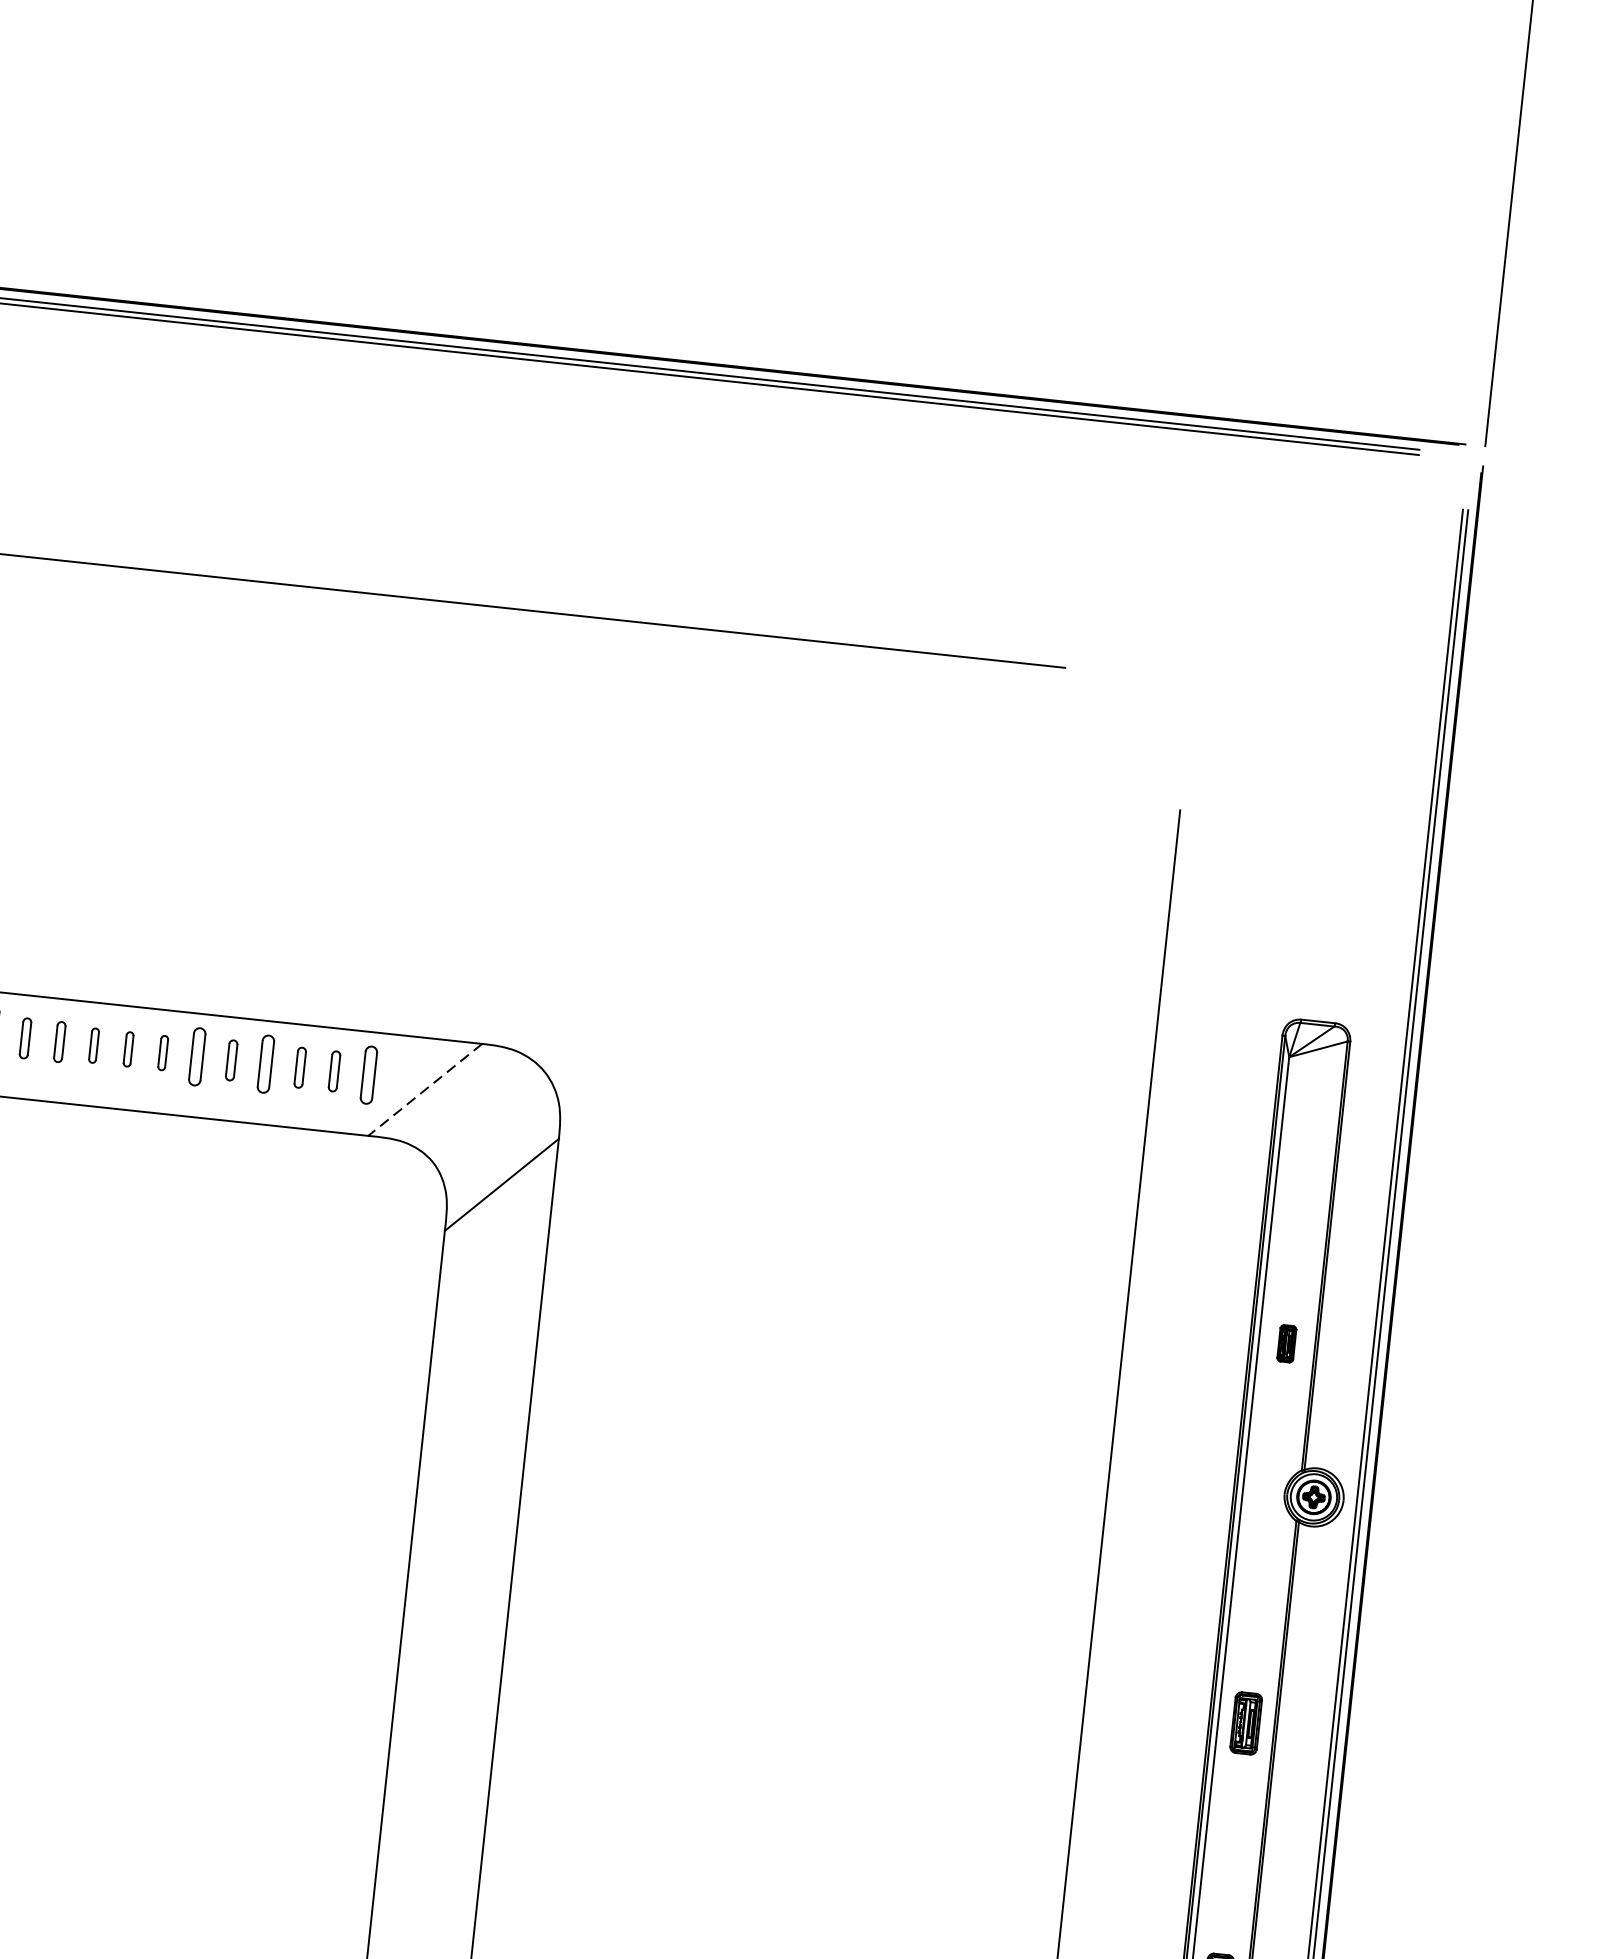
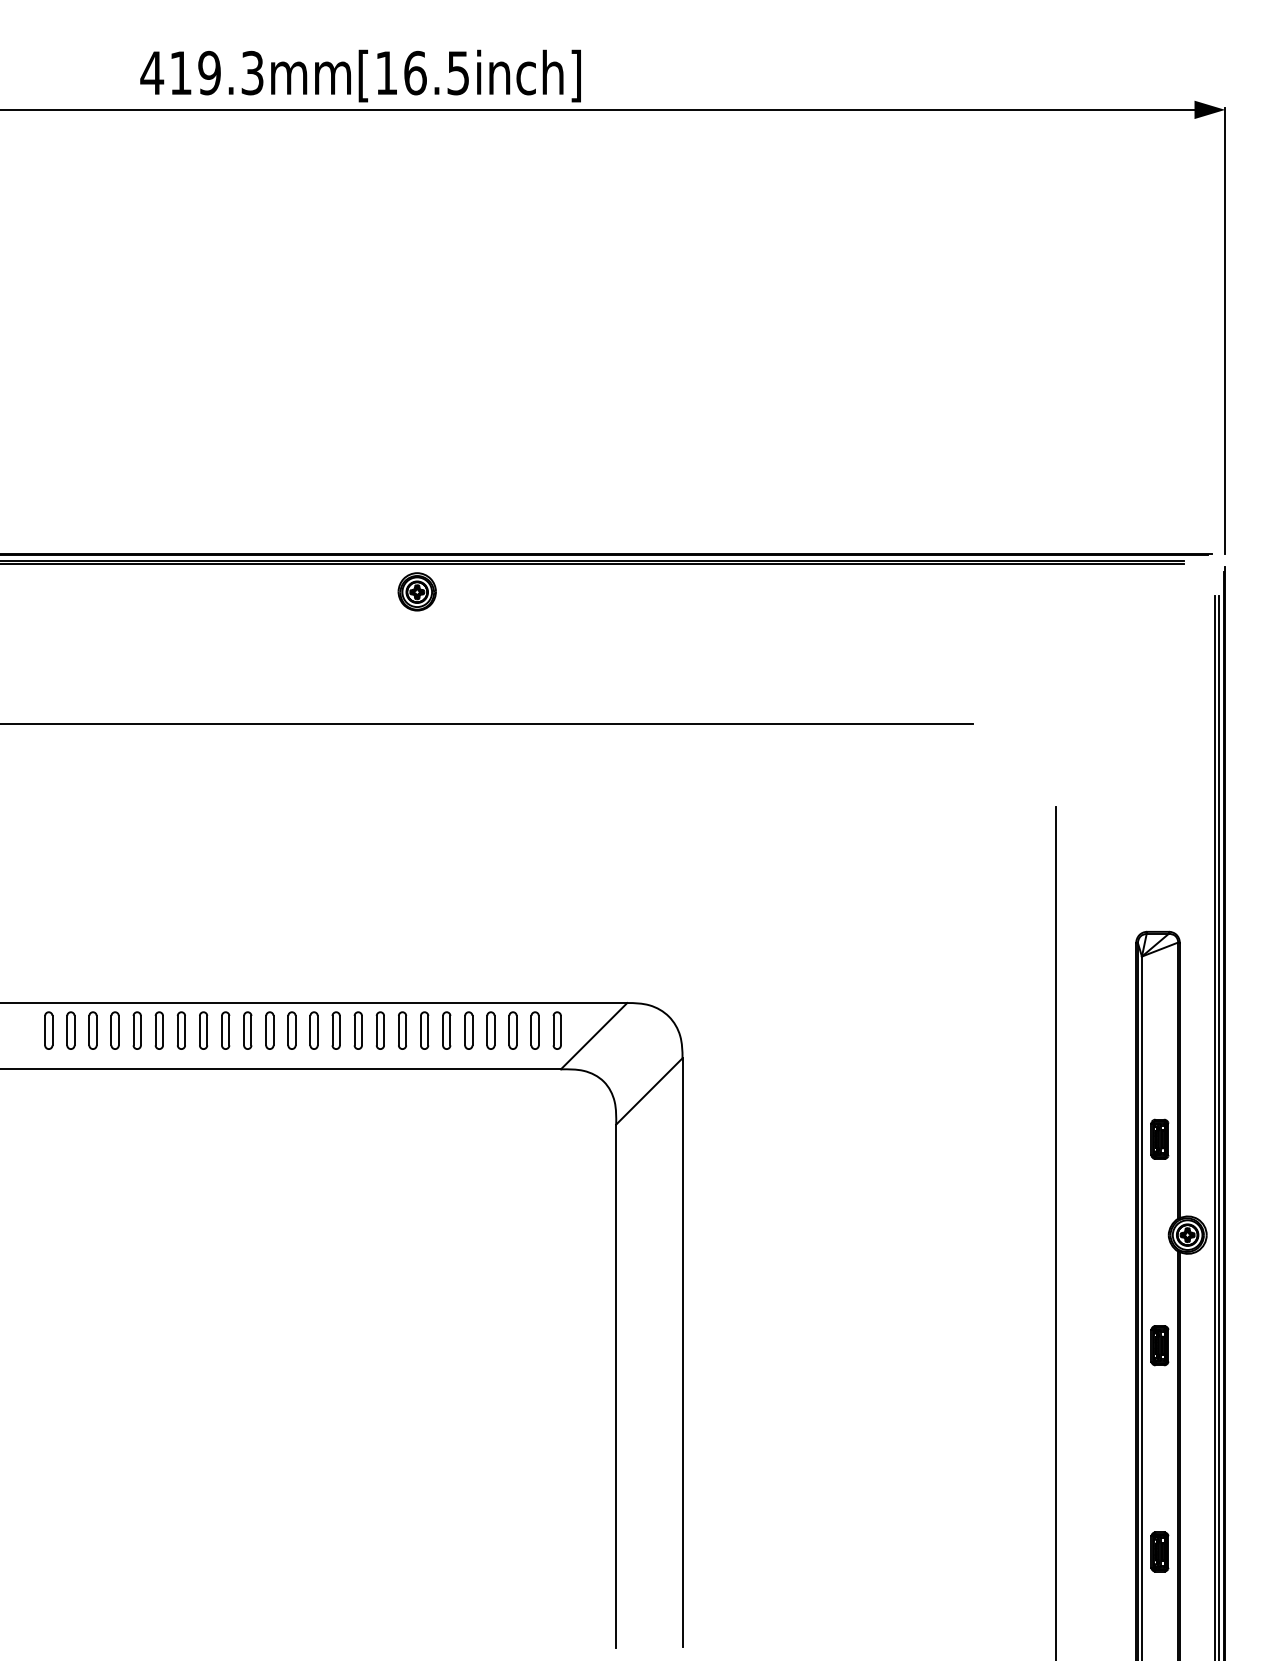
part: (223, 369) -> (416, 591), added
part: (24, 1038) -> (335, 1030), size x1.43
part: (58, 1041) -> (357, 1030), size x1.43
part: (92, 1045) -> (379, 1030), size x1.67
part: (128, 1049) -> (402, 1030), size x1.67
part: (162, 1052) -> (424, 1030), size x1.67
part: (231, 1060) -> (468, 1030), size x1.43
part: (299, 1067) -> (512, 1030), size x1.43
part: (333, 1071) -> (534, 1030), size x1.43
line: (425, 1090) -> (594, 1036), dashed -> solid
part: (1286, 1342) -> (1159, 1138), size x1.67
part: (1245, 1723) -> (1159, 1345), moved

